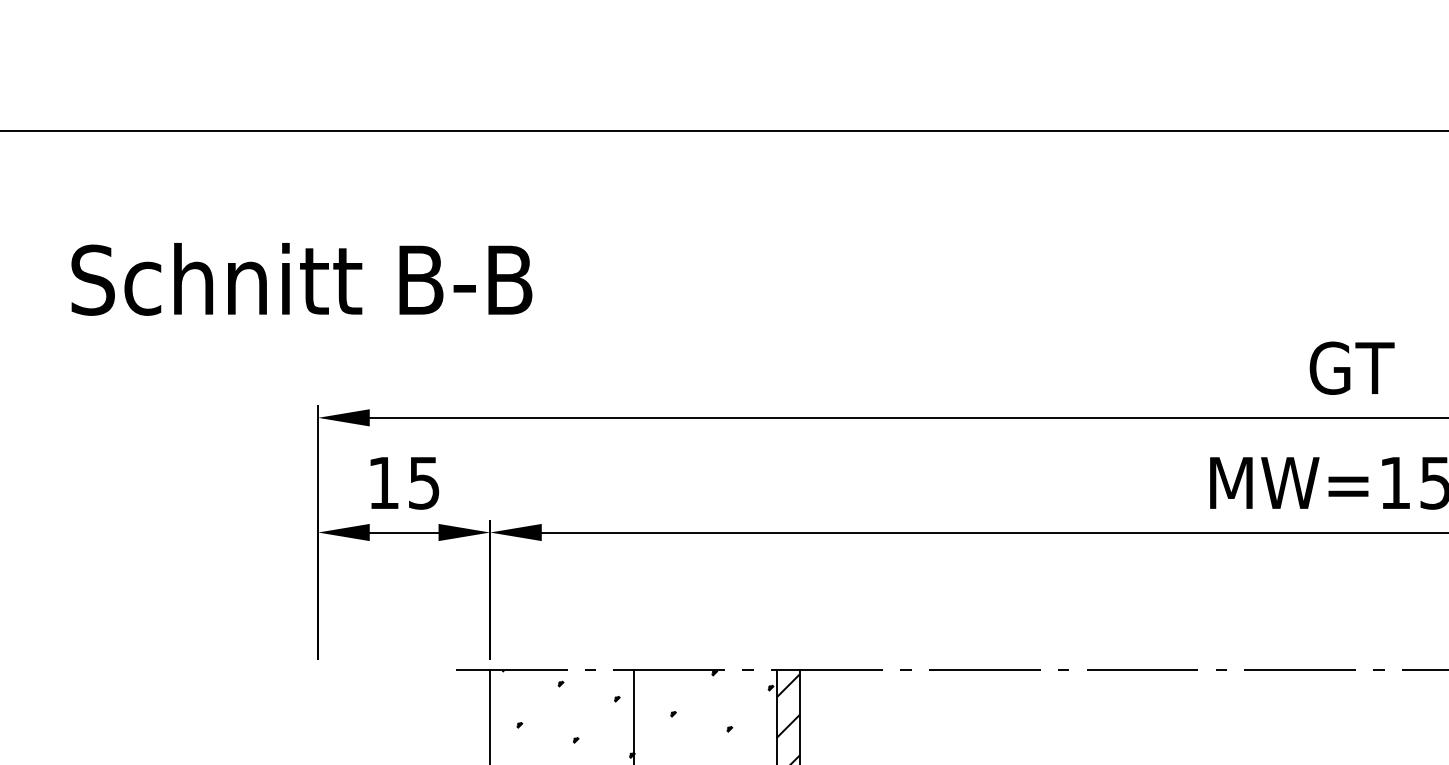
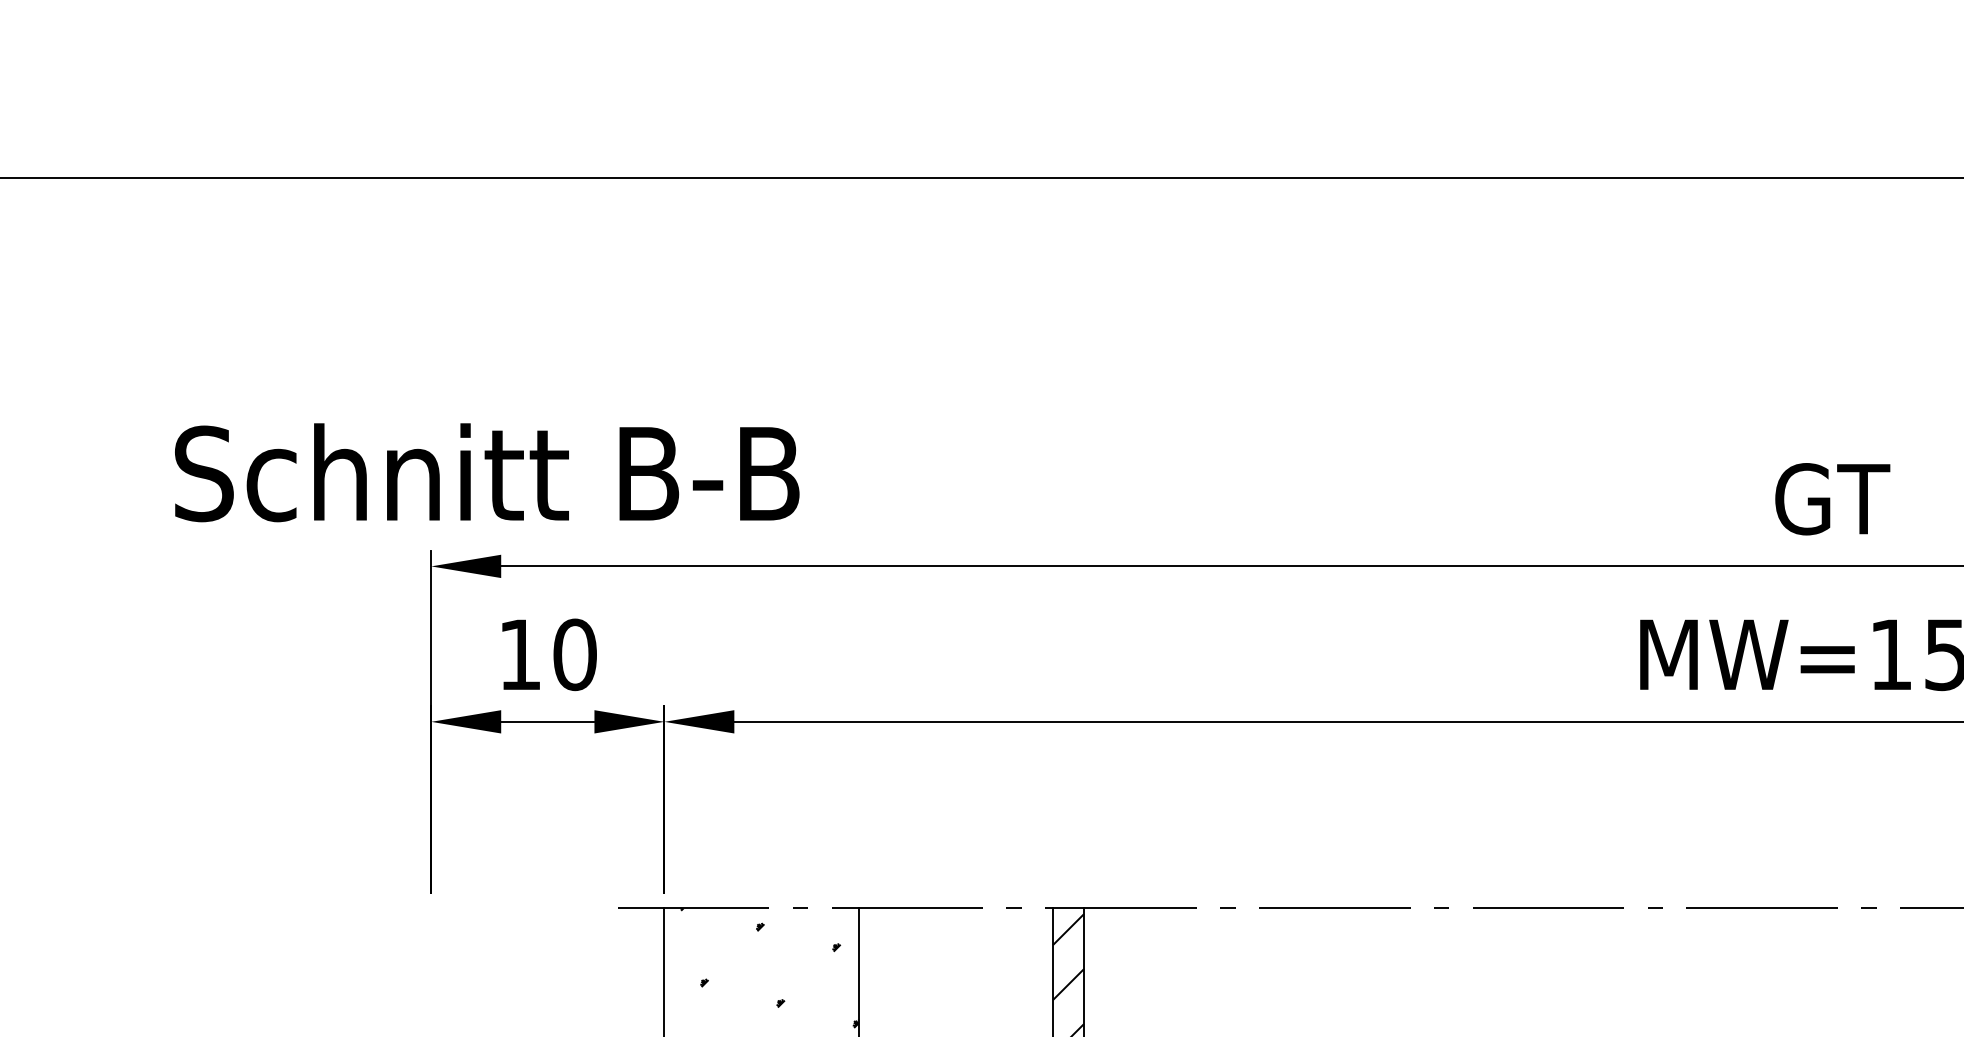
text: (302, 279) -> (487, 472), moved
text: (423, 482) -> (574, 654), 15 -> 10
hatch: (703, 712) -> (953, 965), removed

